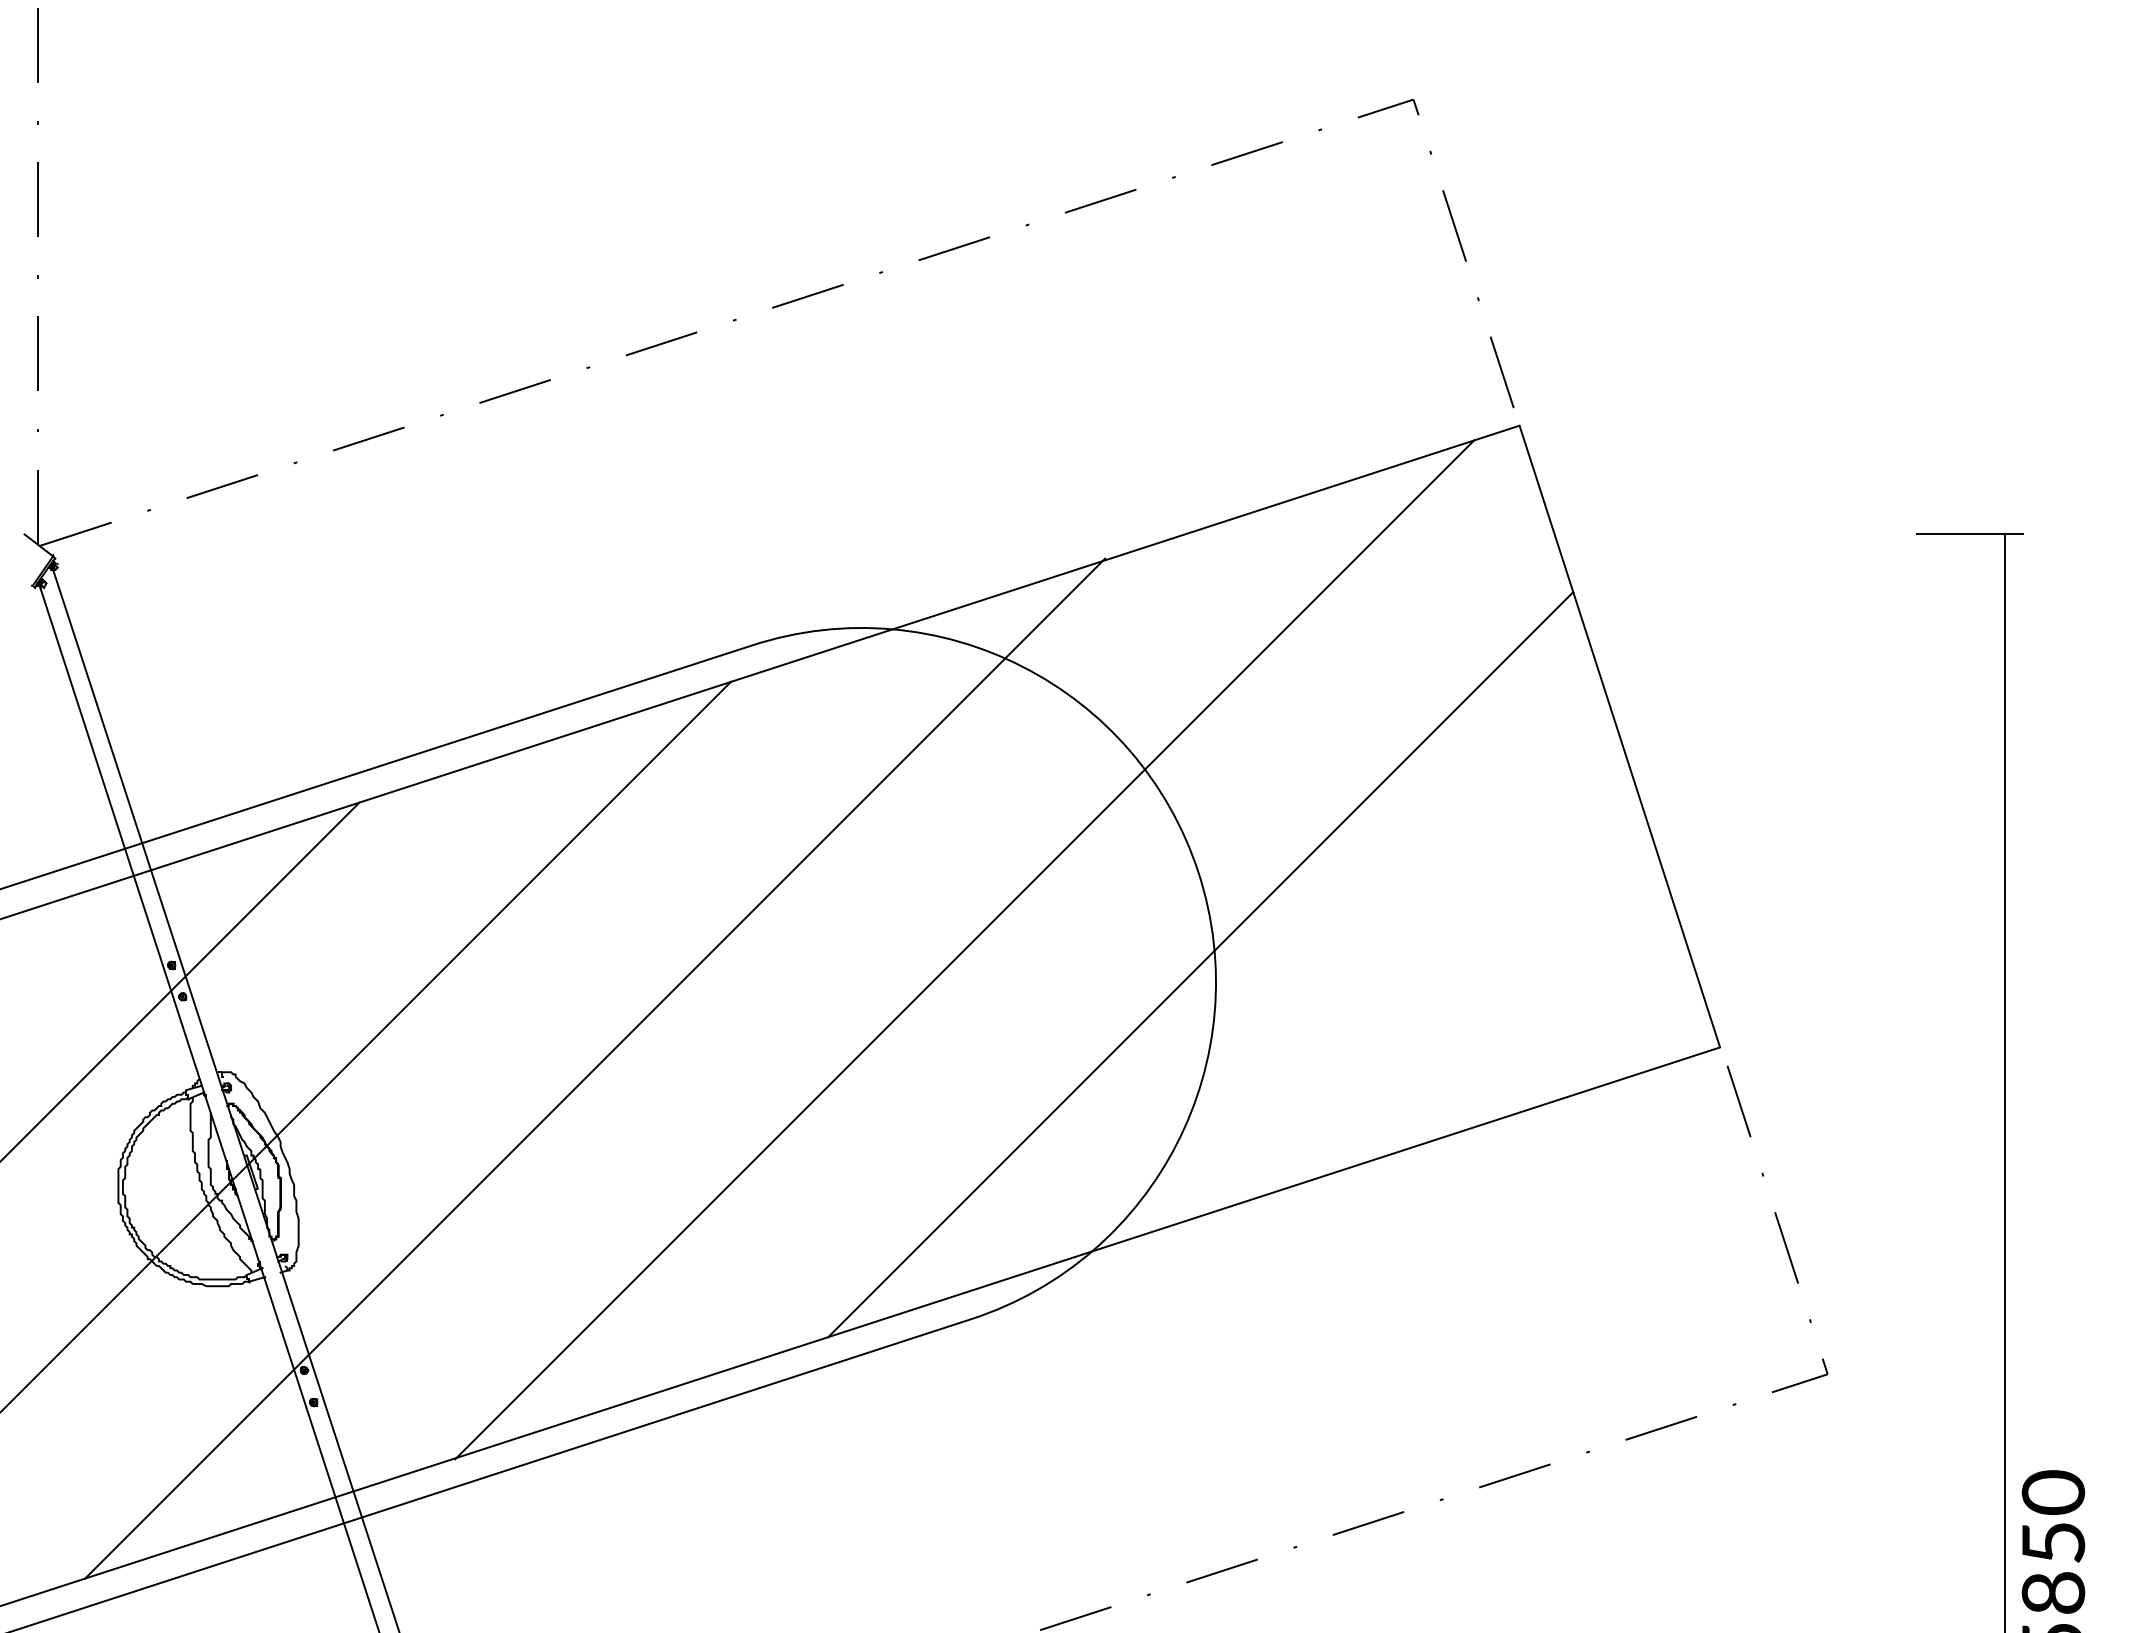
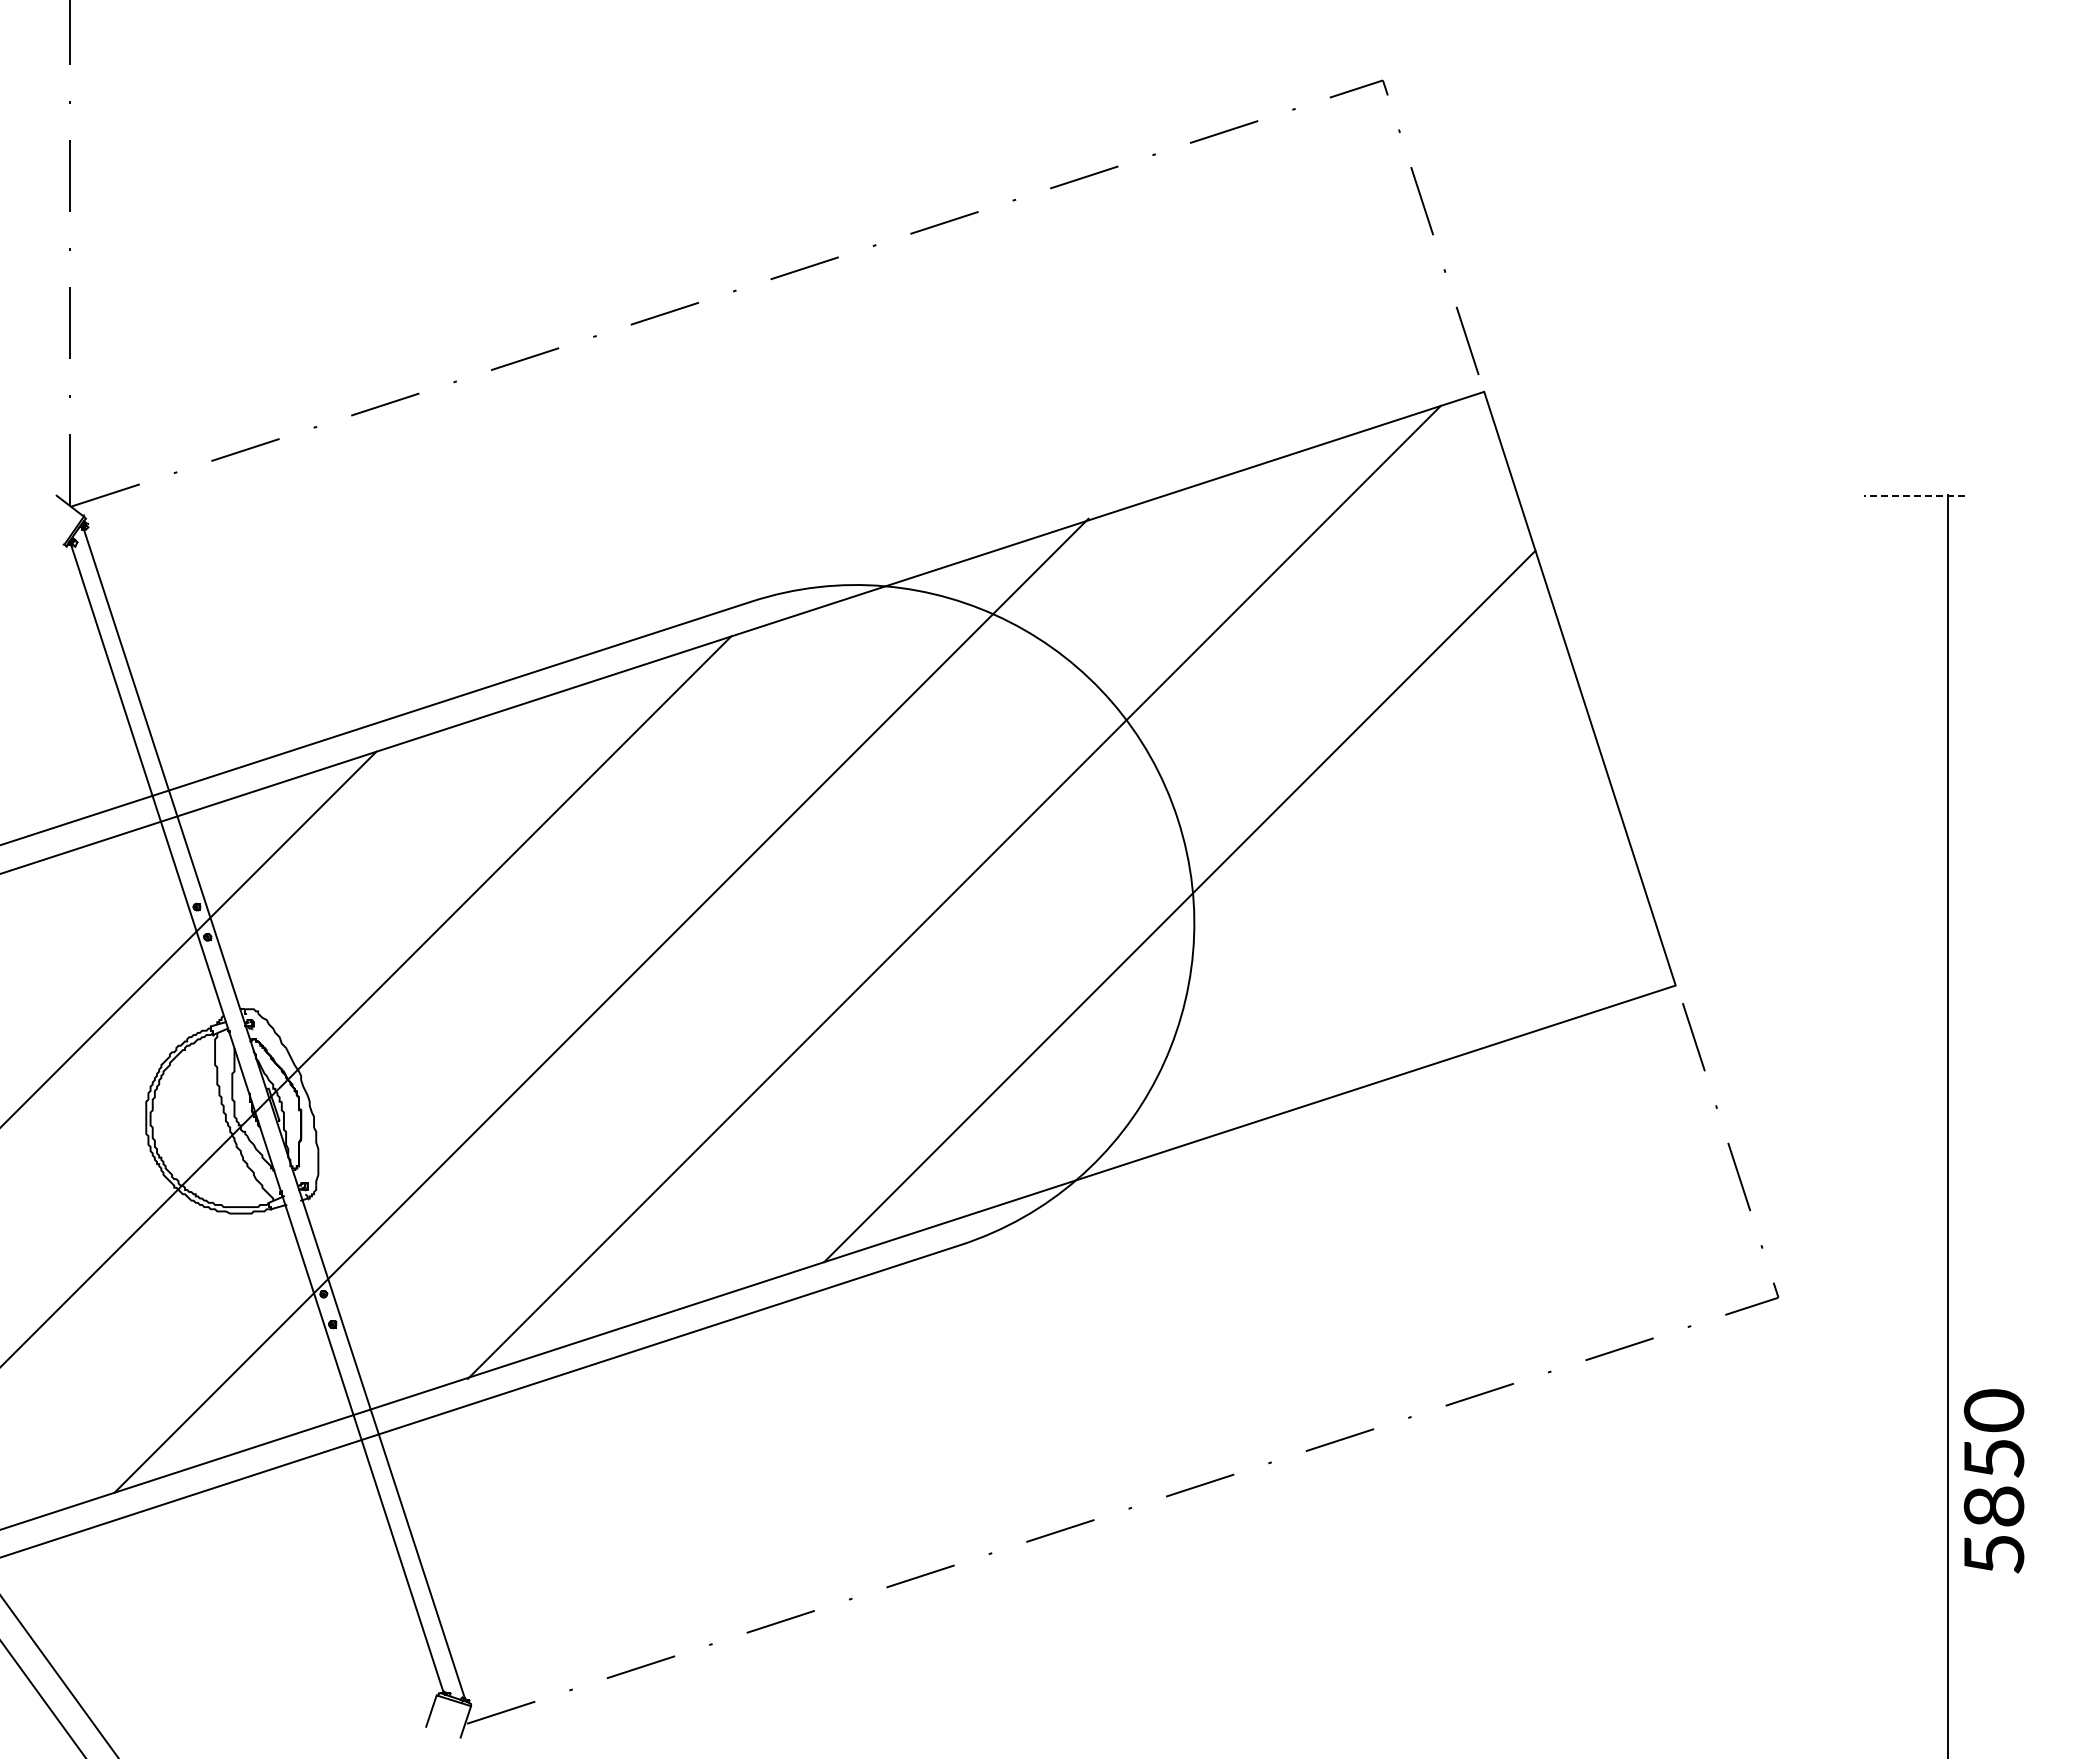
line: (1970, 534) -> (1914, 495), solid -> dashed

